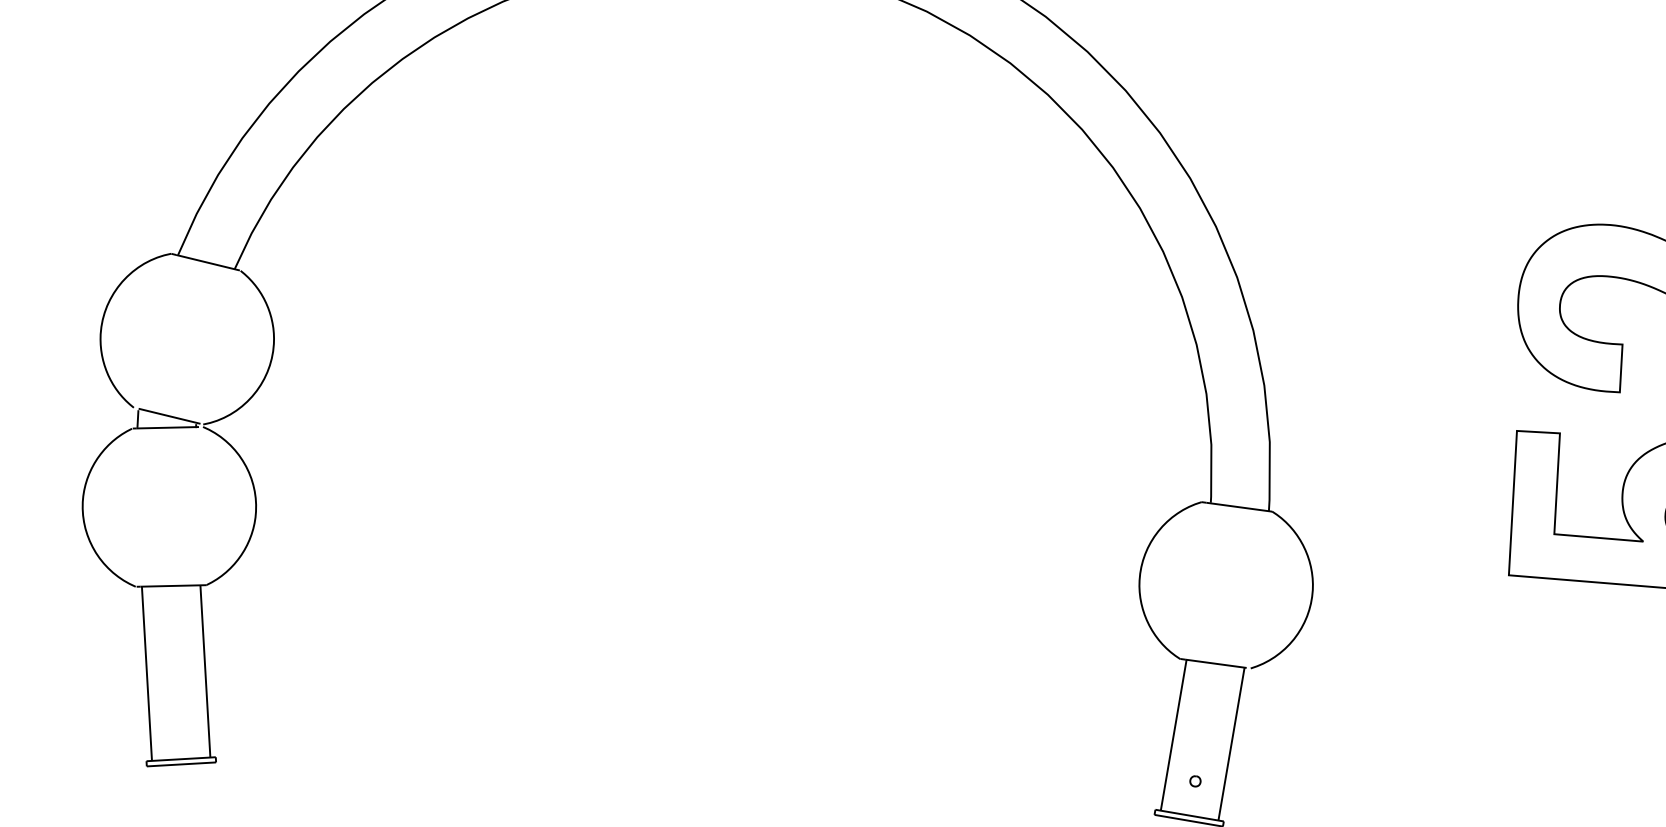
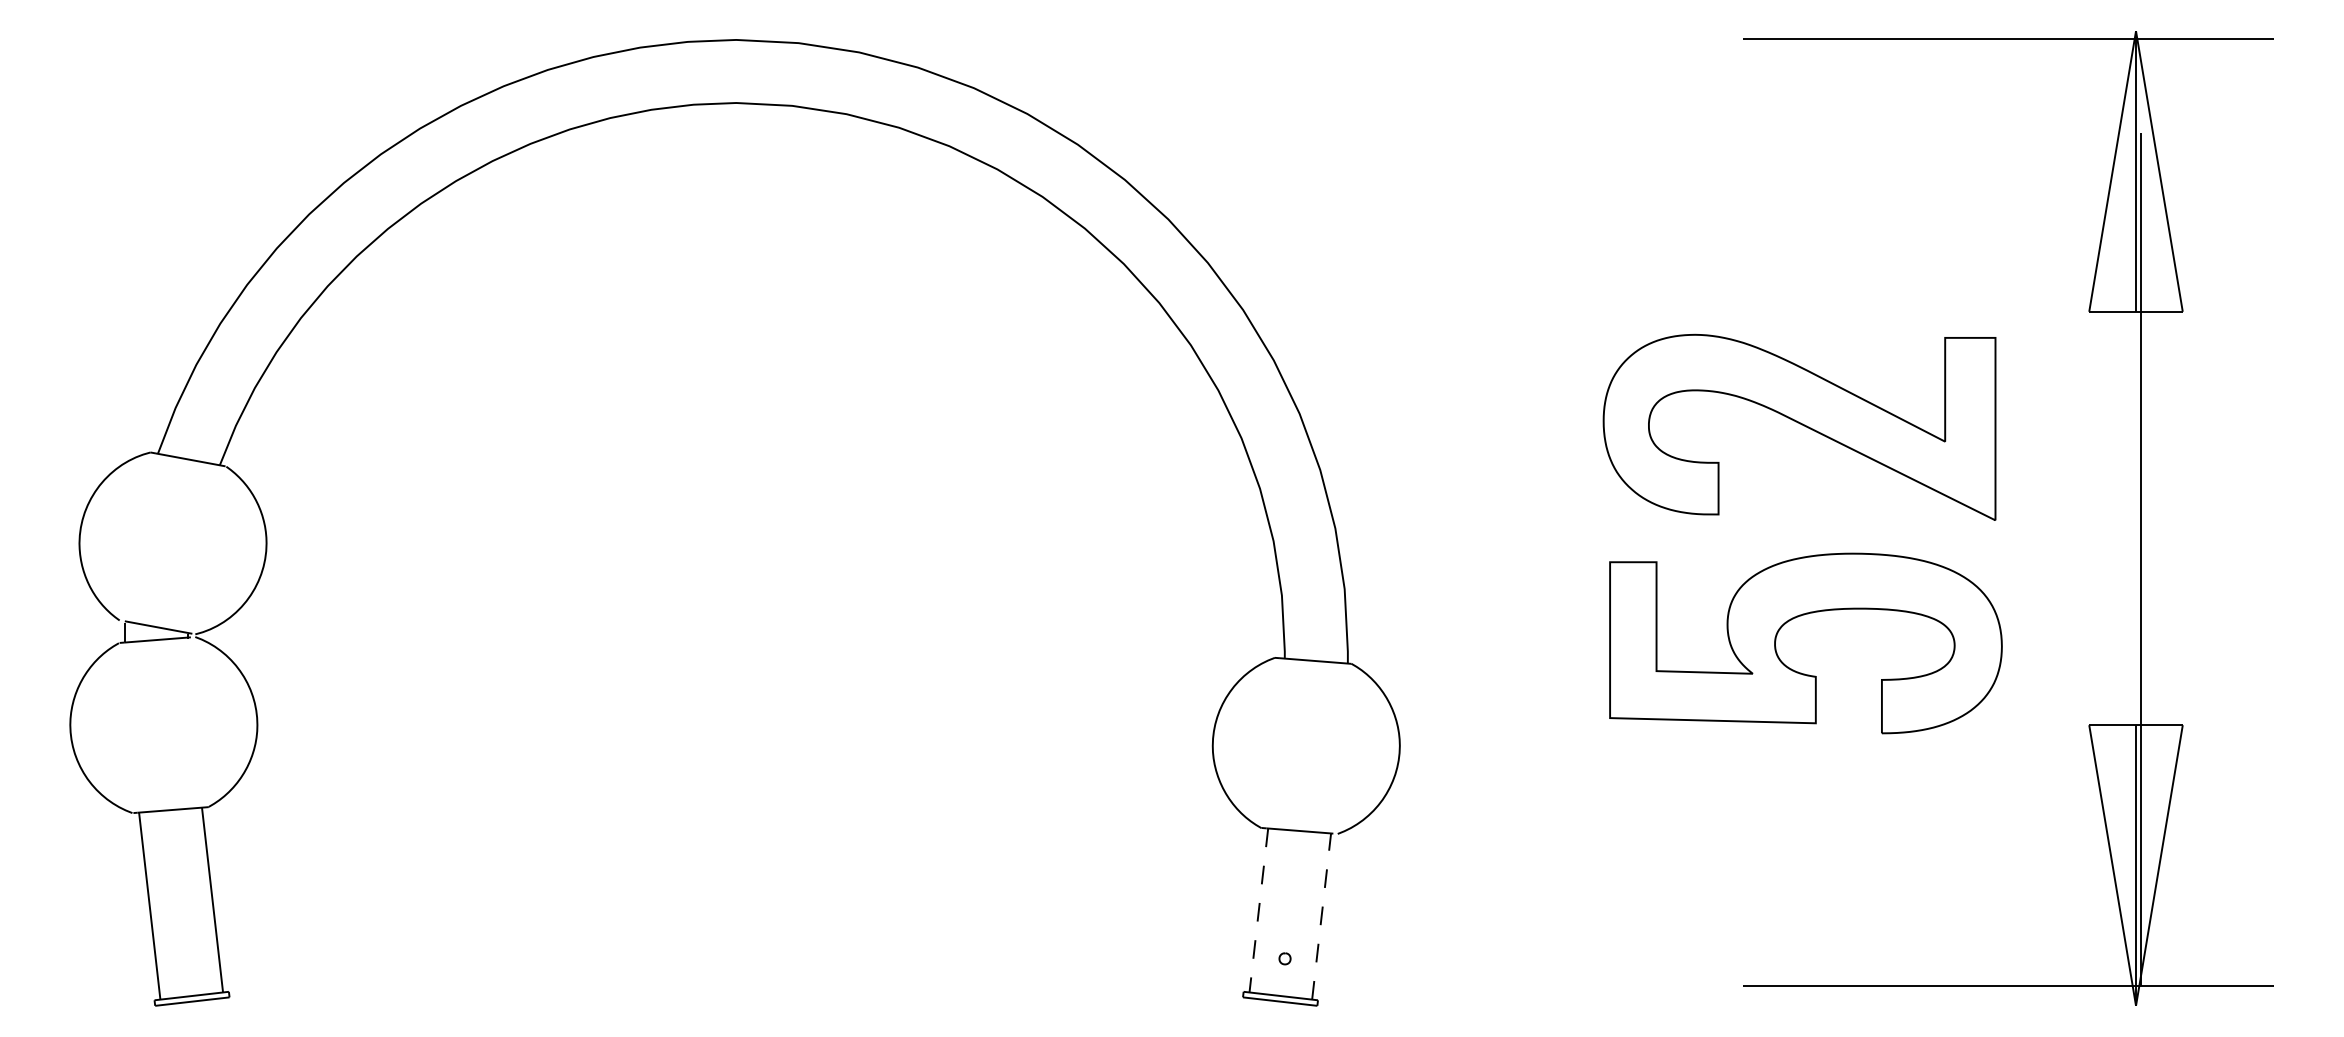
line: (1173, 735) -> (1258, 910), solid -> dashed
line: (1231, 744) -> (1321, 916), solid -> dashed

